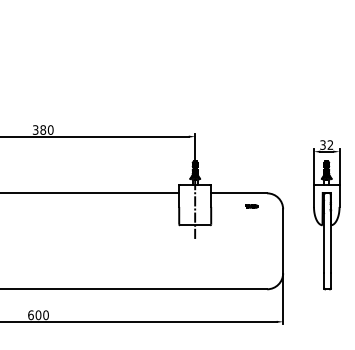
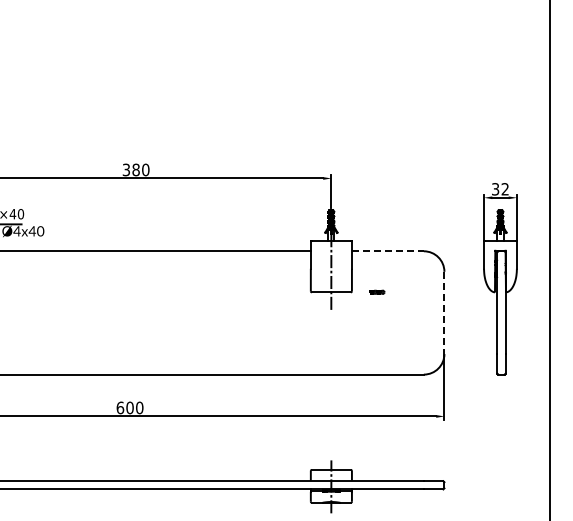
line: (238, 193) -> (387, 251), solid -> dashed
part: (252, 205) -> (377, 291), moved
line: (283, 241) -> (444, 313), solid -> dashed

